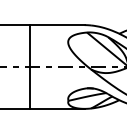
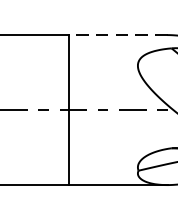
line: (56, 25) -> (116, 35), solid -> dashed

